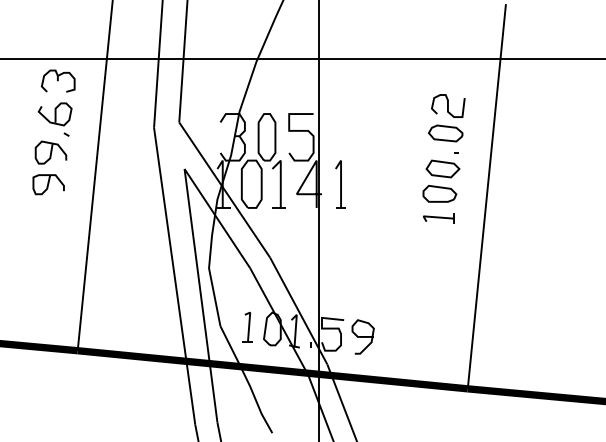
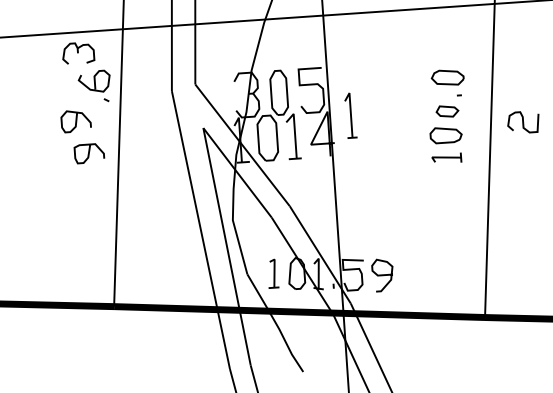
curve: (448, 105) -> (523, 121), moved
part: (54, 119) -> (94, 86), moved
part: (442, 168) -> (446, 111), size x0.7
curve: (48, 184) -> (89, 153), moved
part: (340, 184) -> (350, 115), moved

